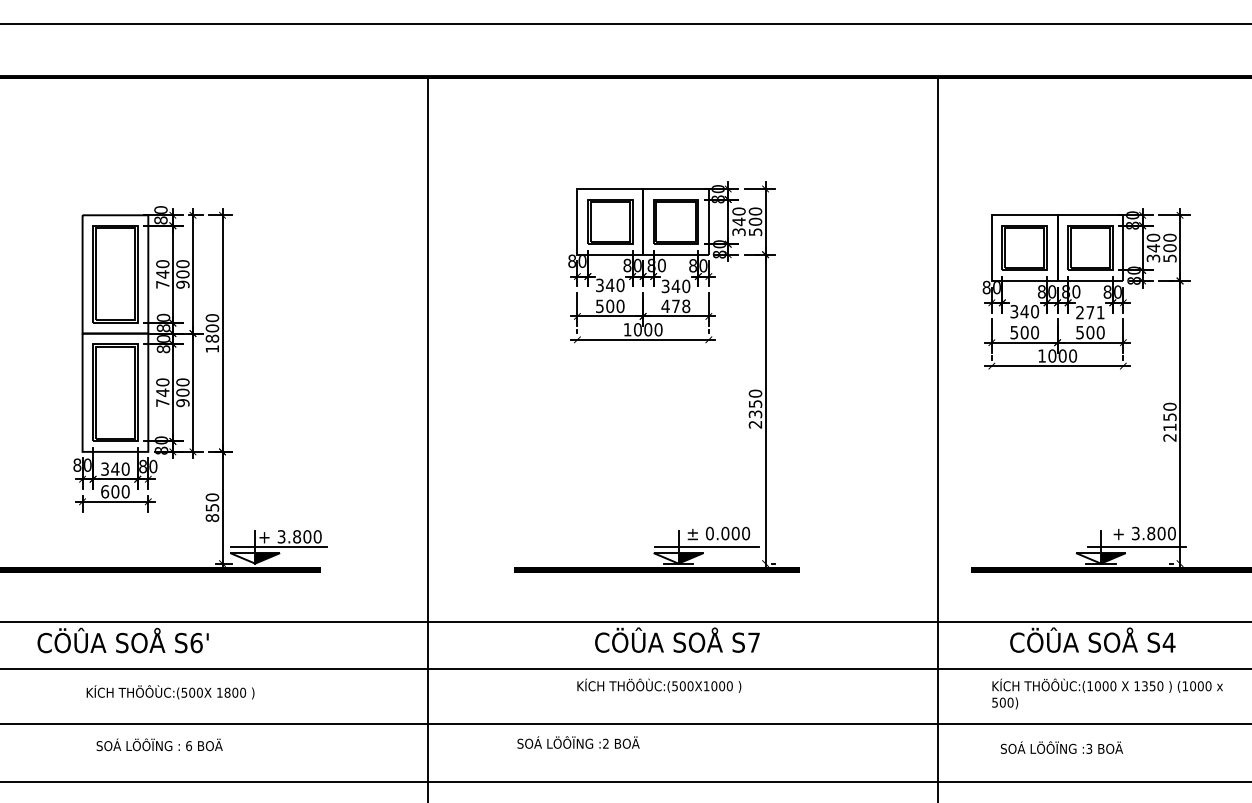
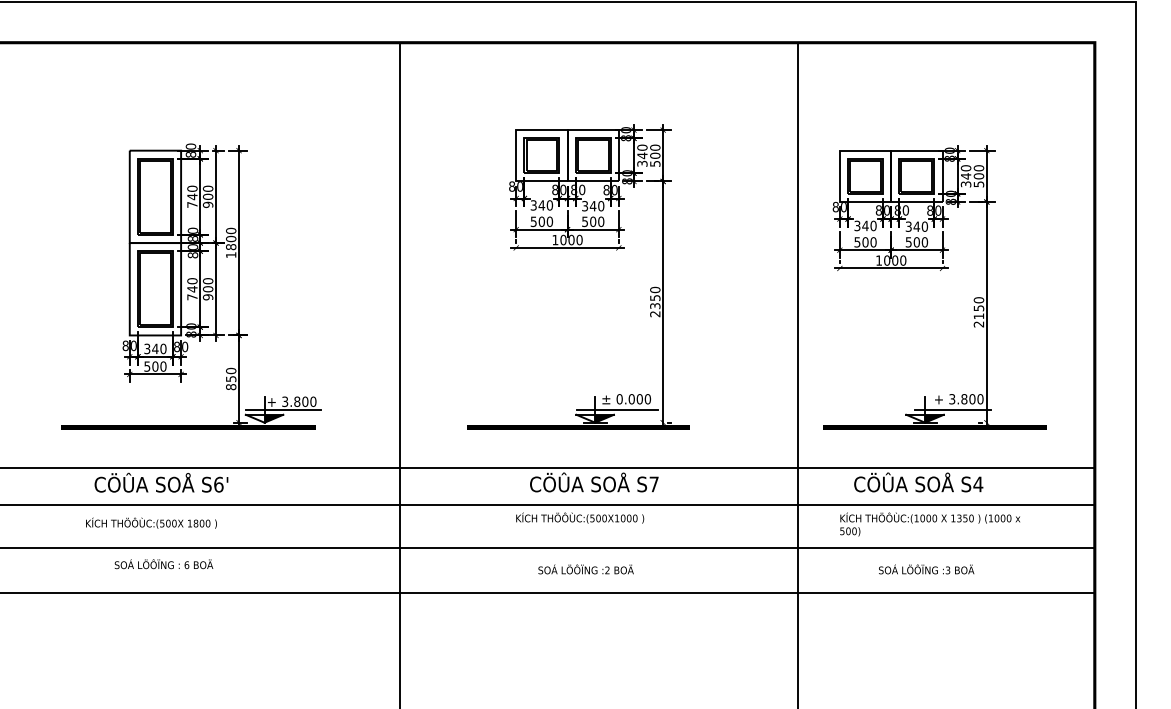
text: (675, 305) -> (592, 221), 478 -> 500
text: (1089, 312) -> (916, 226), 271 -> 340
text: (105, 491) -> (147, 366), 600 -> 500
text: (170, 691) -> (151, 522), moved
text: (577, 742) -> (585, 569), moved
text: (159, 745) -> (163, 564), moved
text: (1061, 747) -> (926, 569), moved

